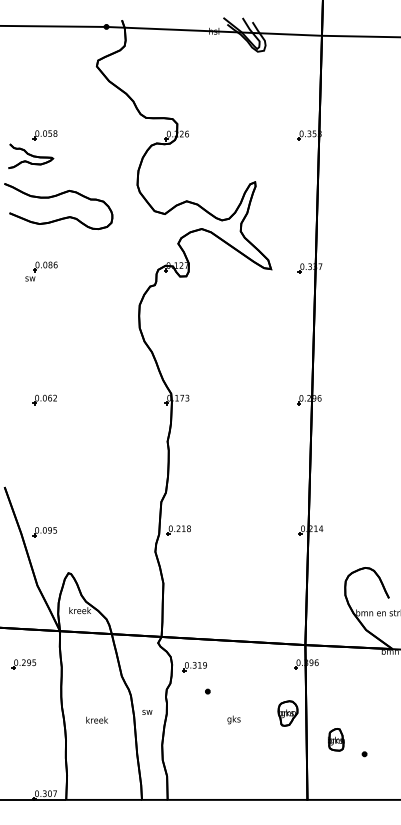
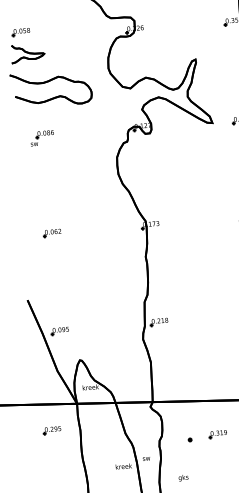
part: (44, 135) -> (20, 32), moved
part: (194, 667) -> (217, 434), moved
text: (96, 719) -> (123, 466), moved
text: (233, 719) -> (183, 477), moved

